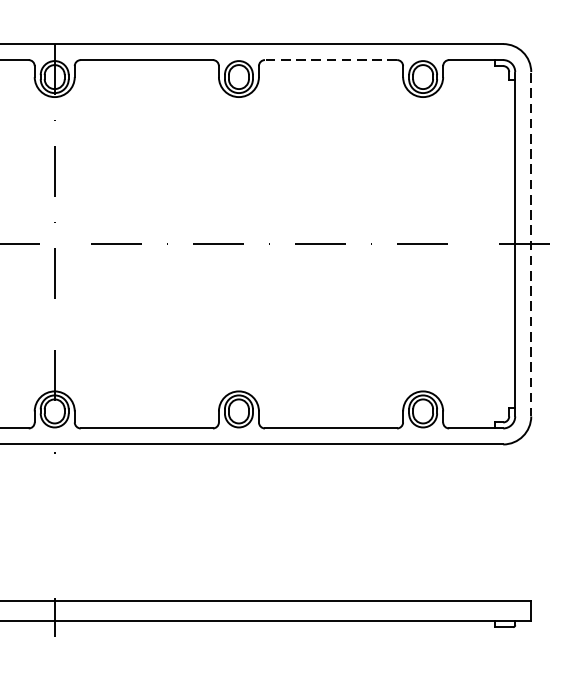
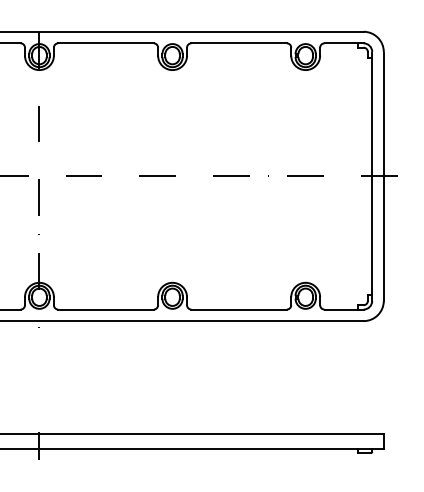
line: (331, 60) -> (239, 43), dashed -> solid
line: (530, 245) -> (383, 177), dashed -> solid

